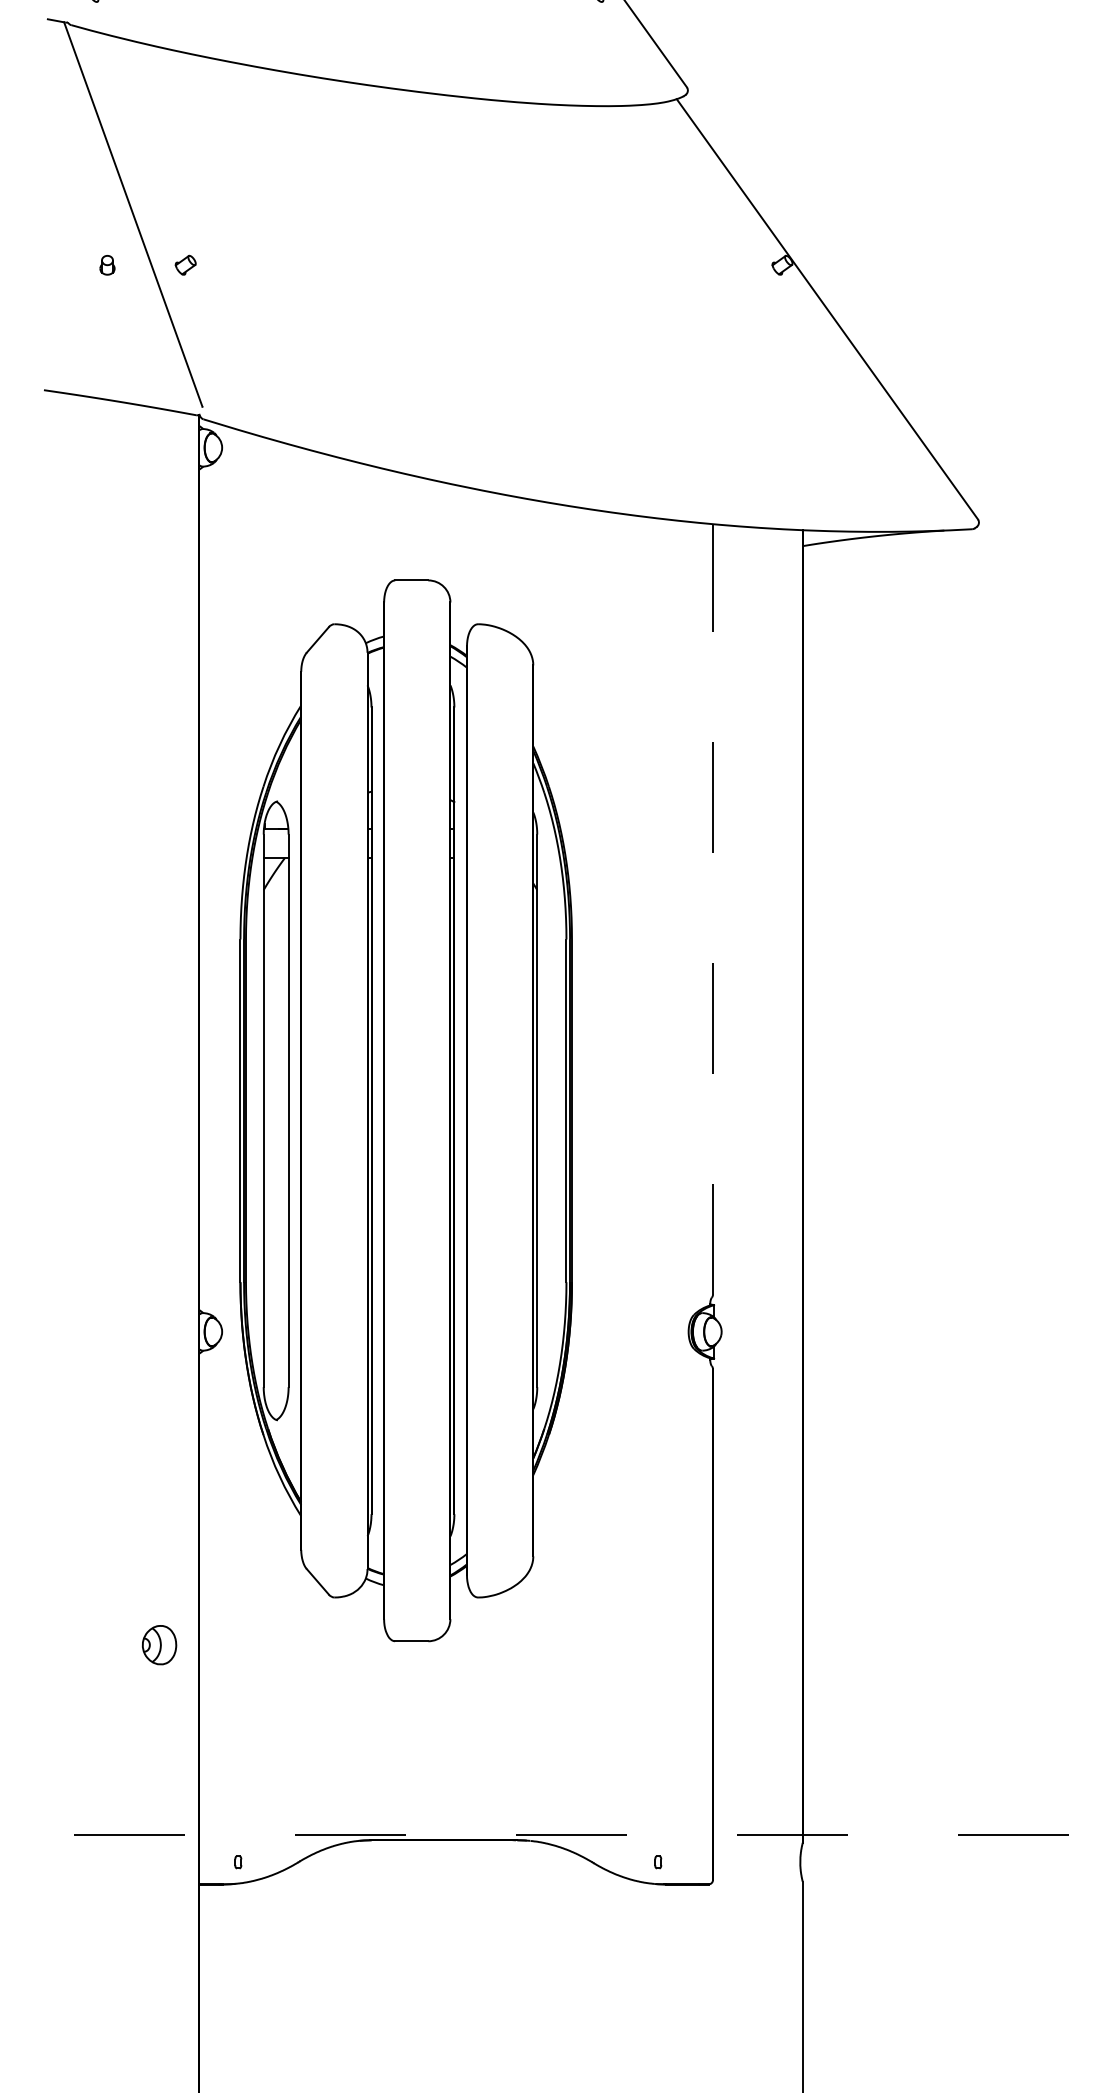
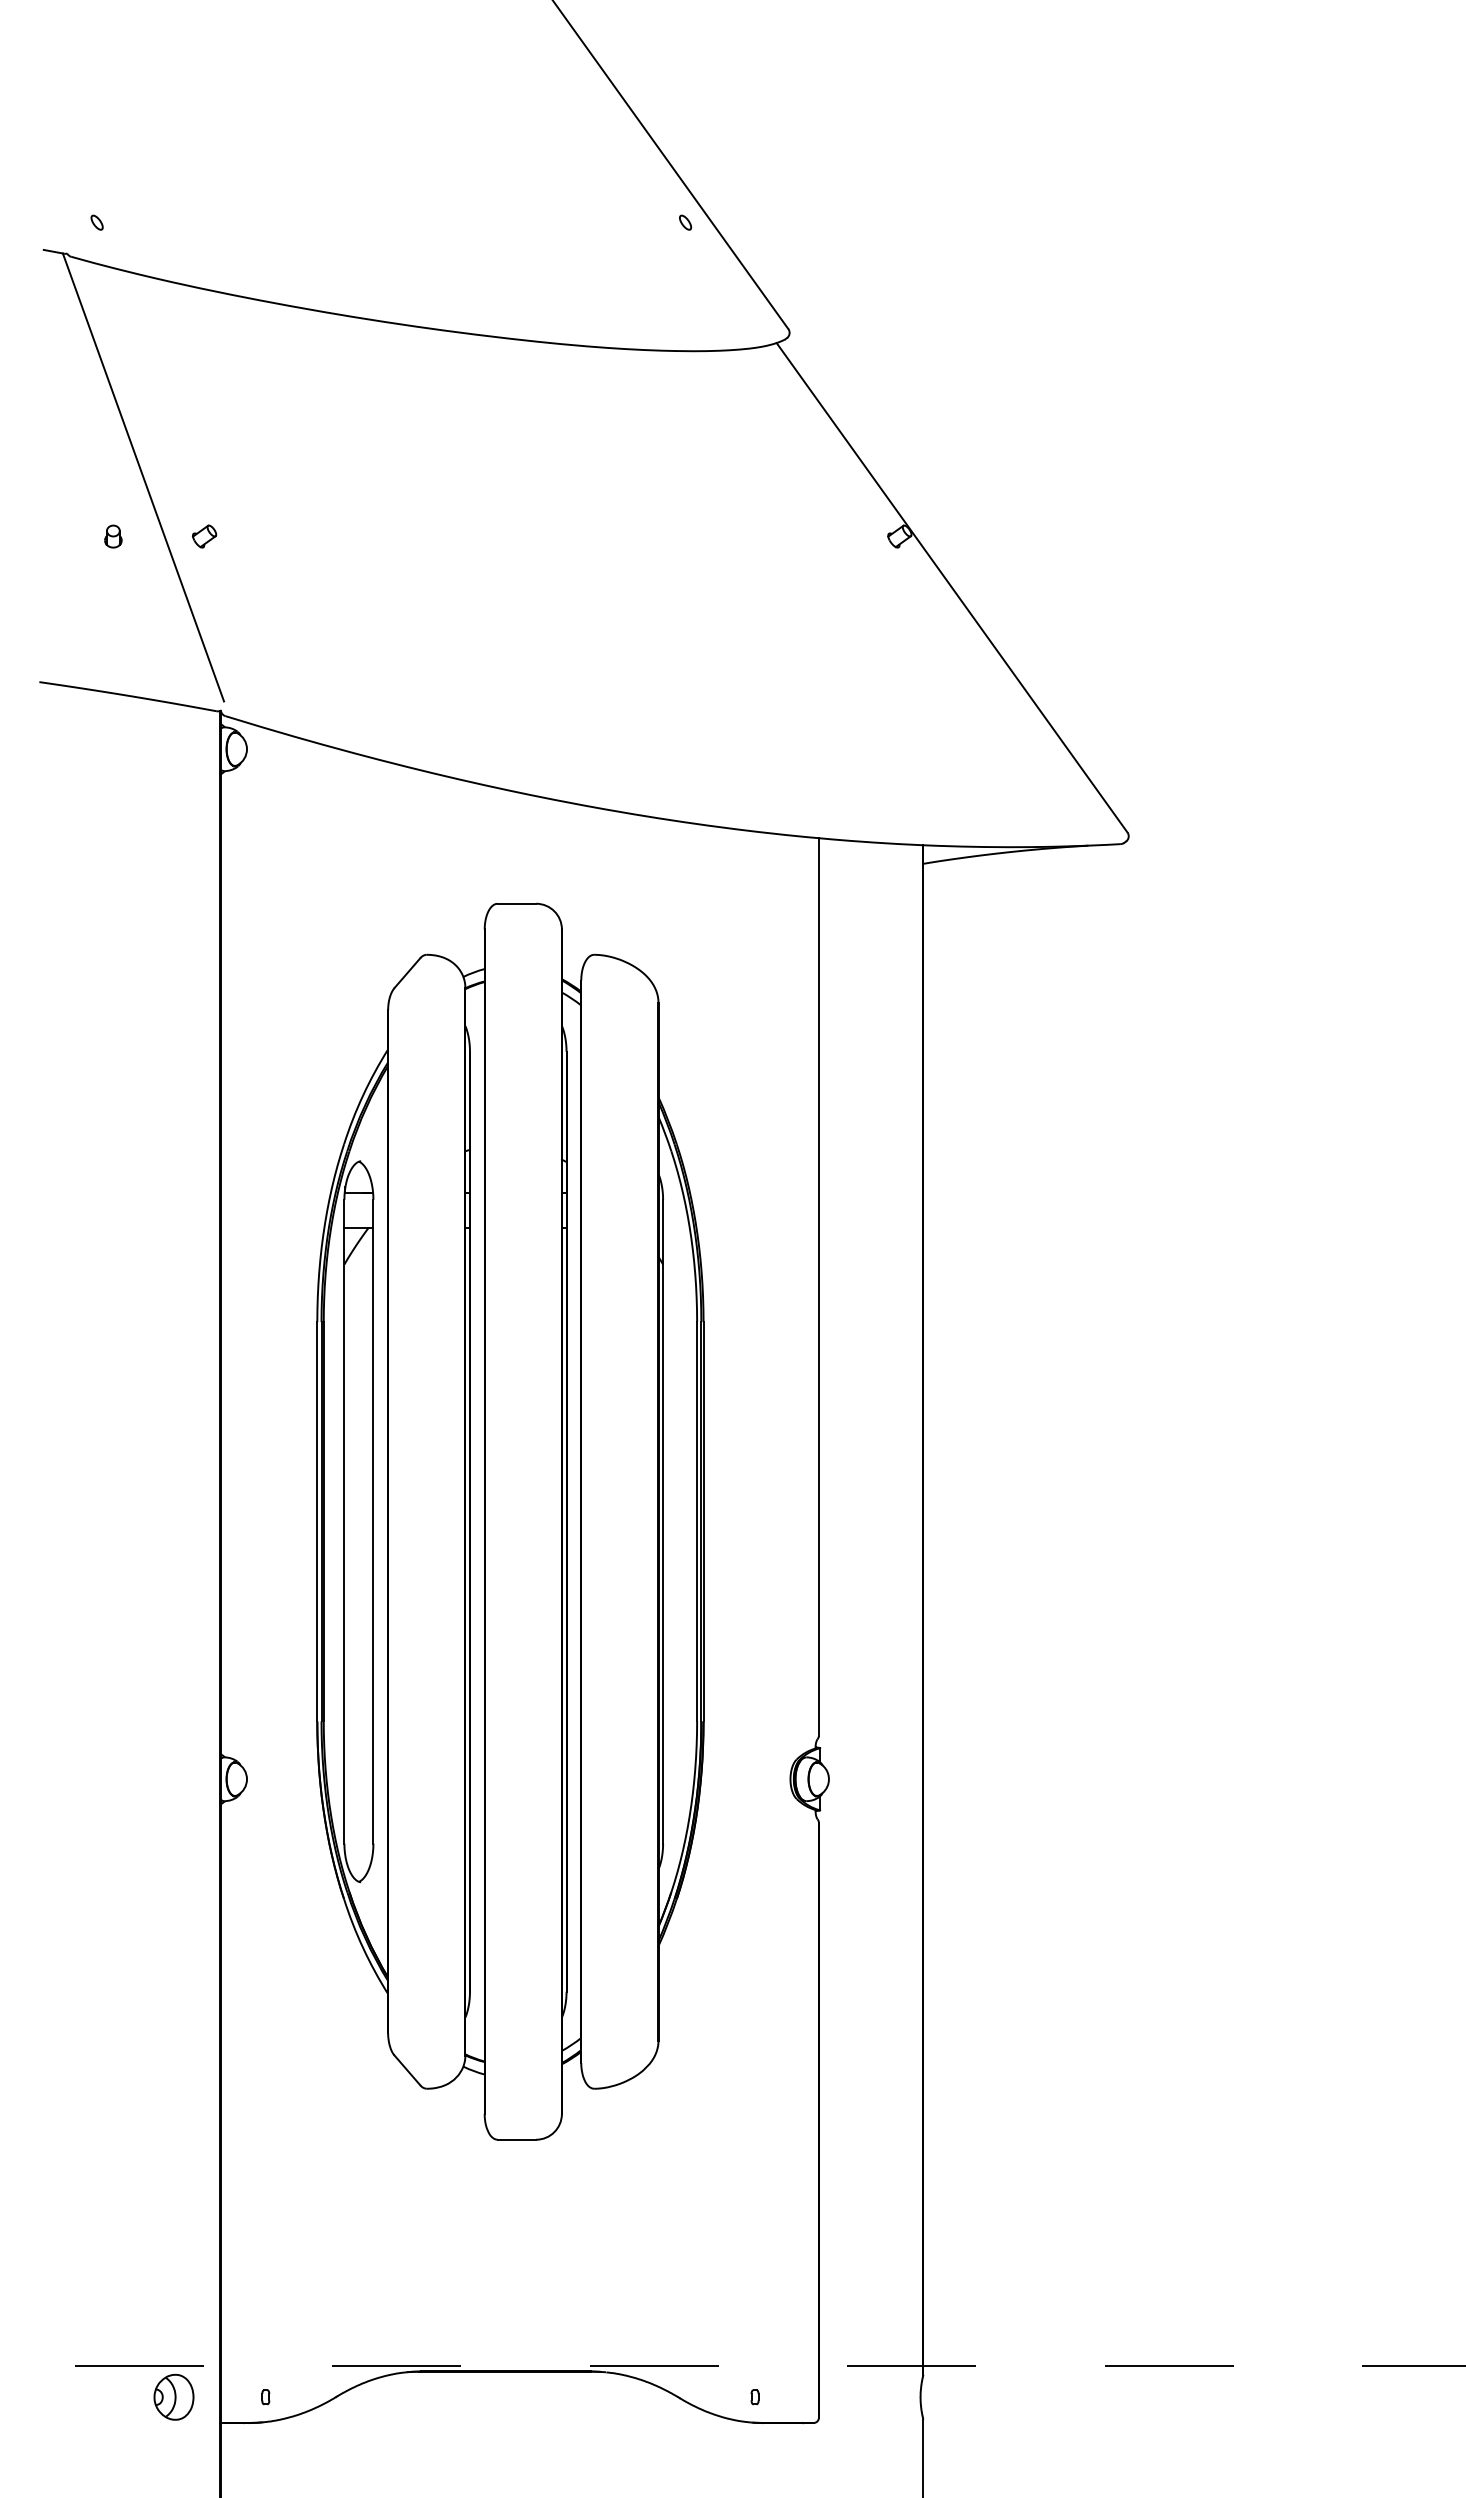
line: (712, 909) -> (818, 1287), dashed -> solid
part: (406, 1110) -> (510, 1521), moved
part: (159, 1645) -> (173, 2397), moved

